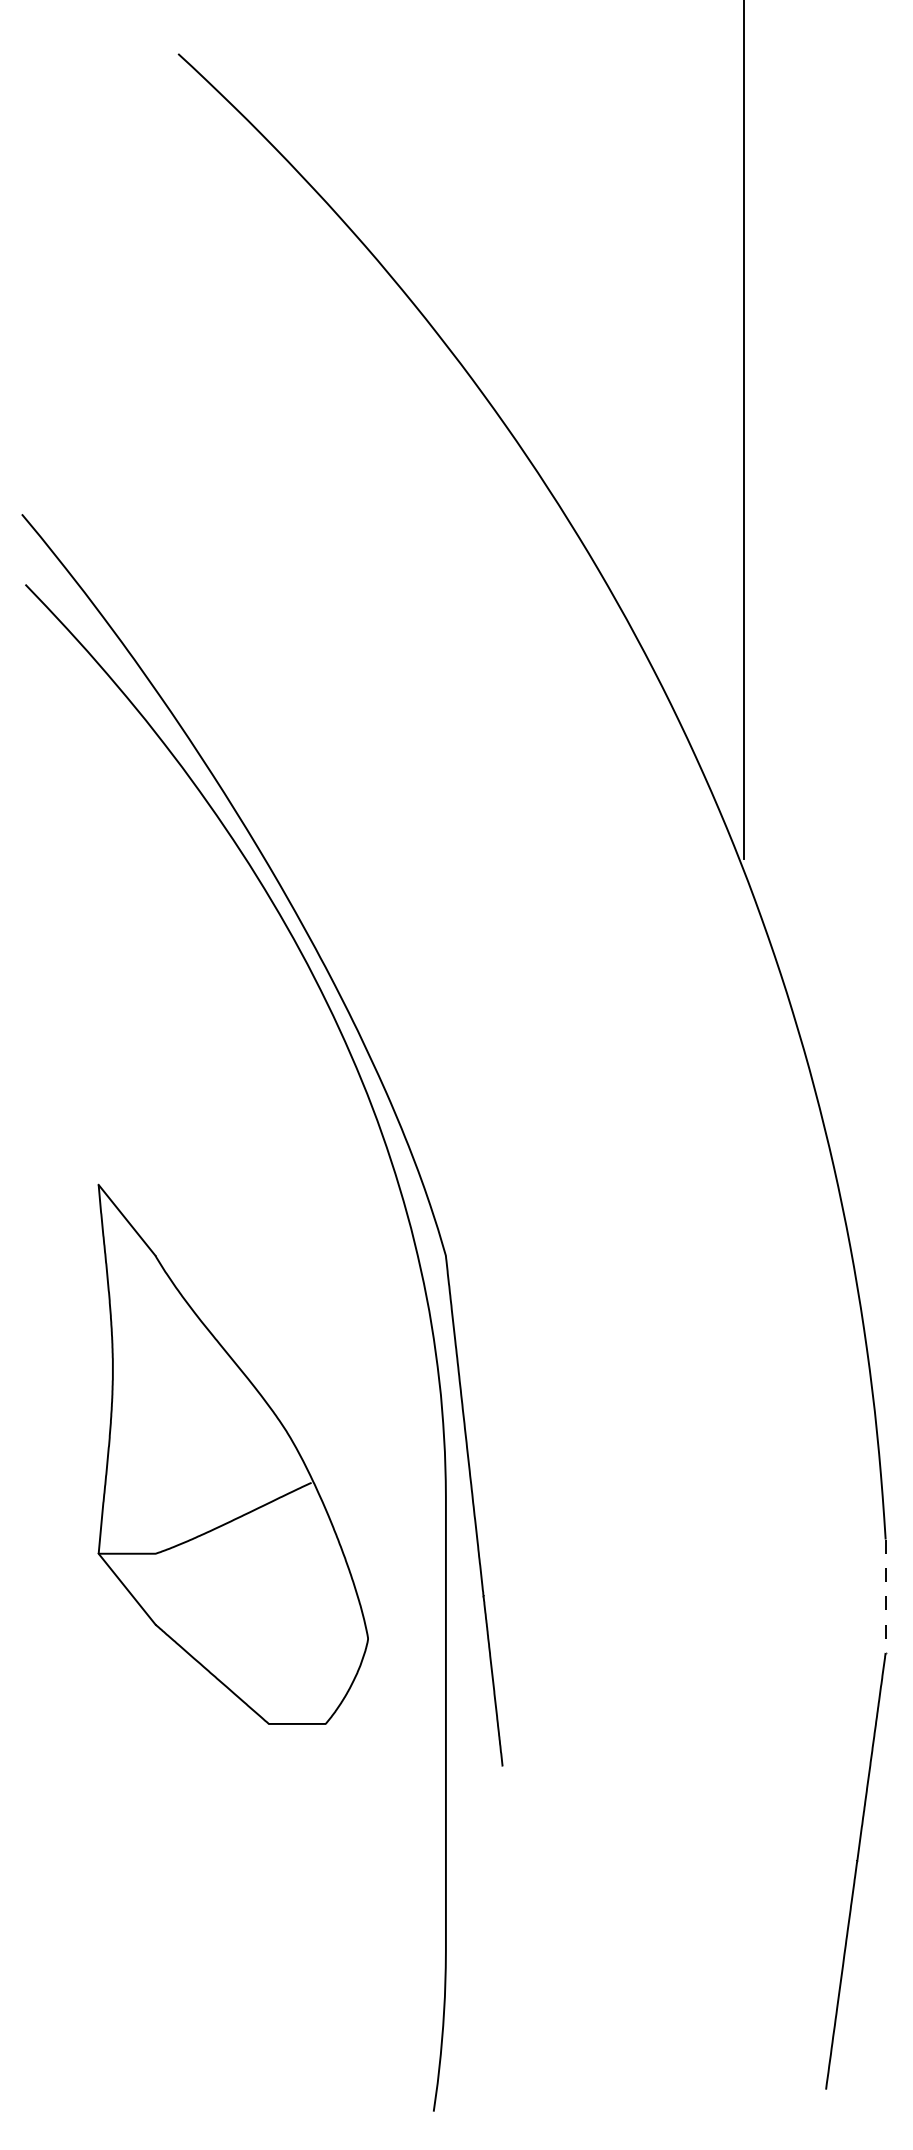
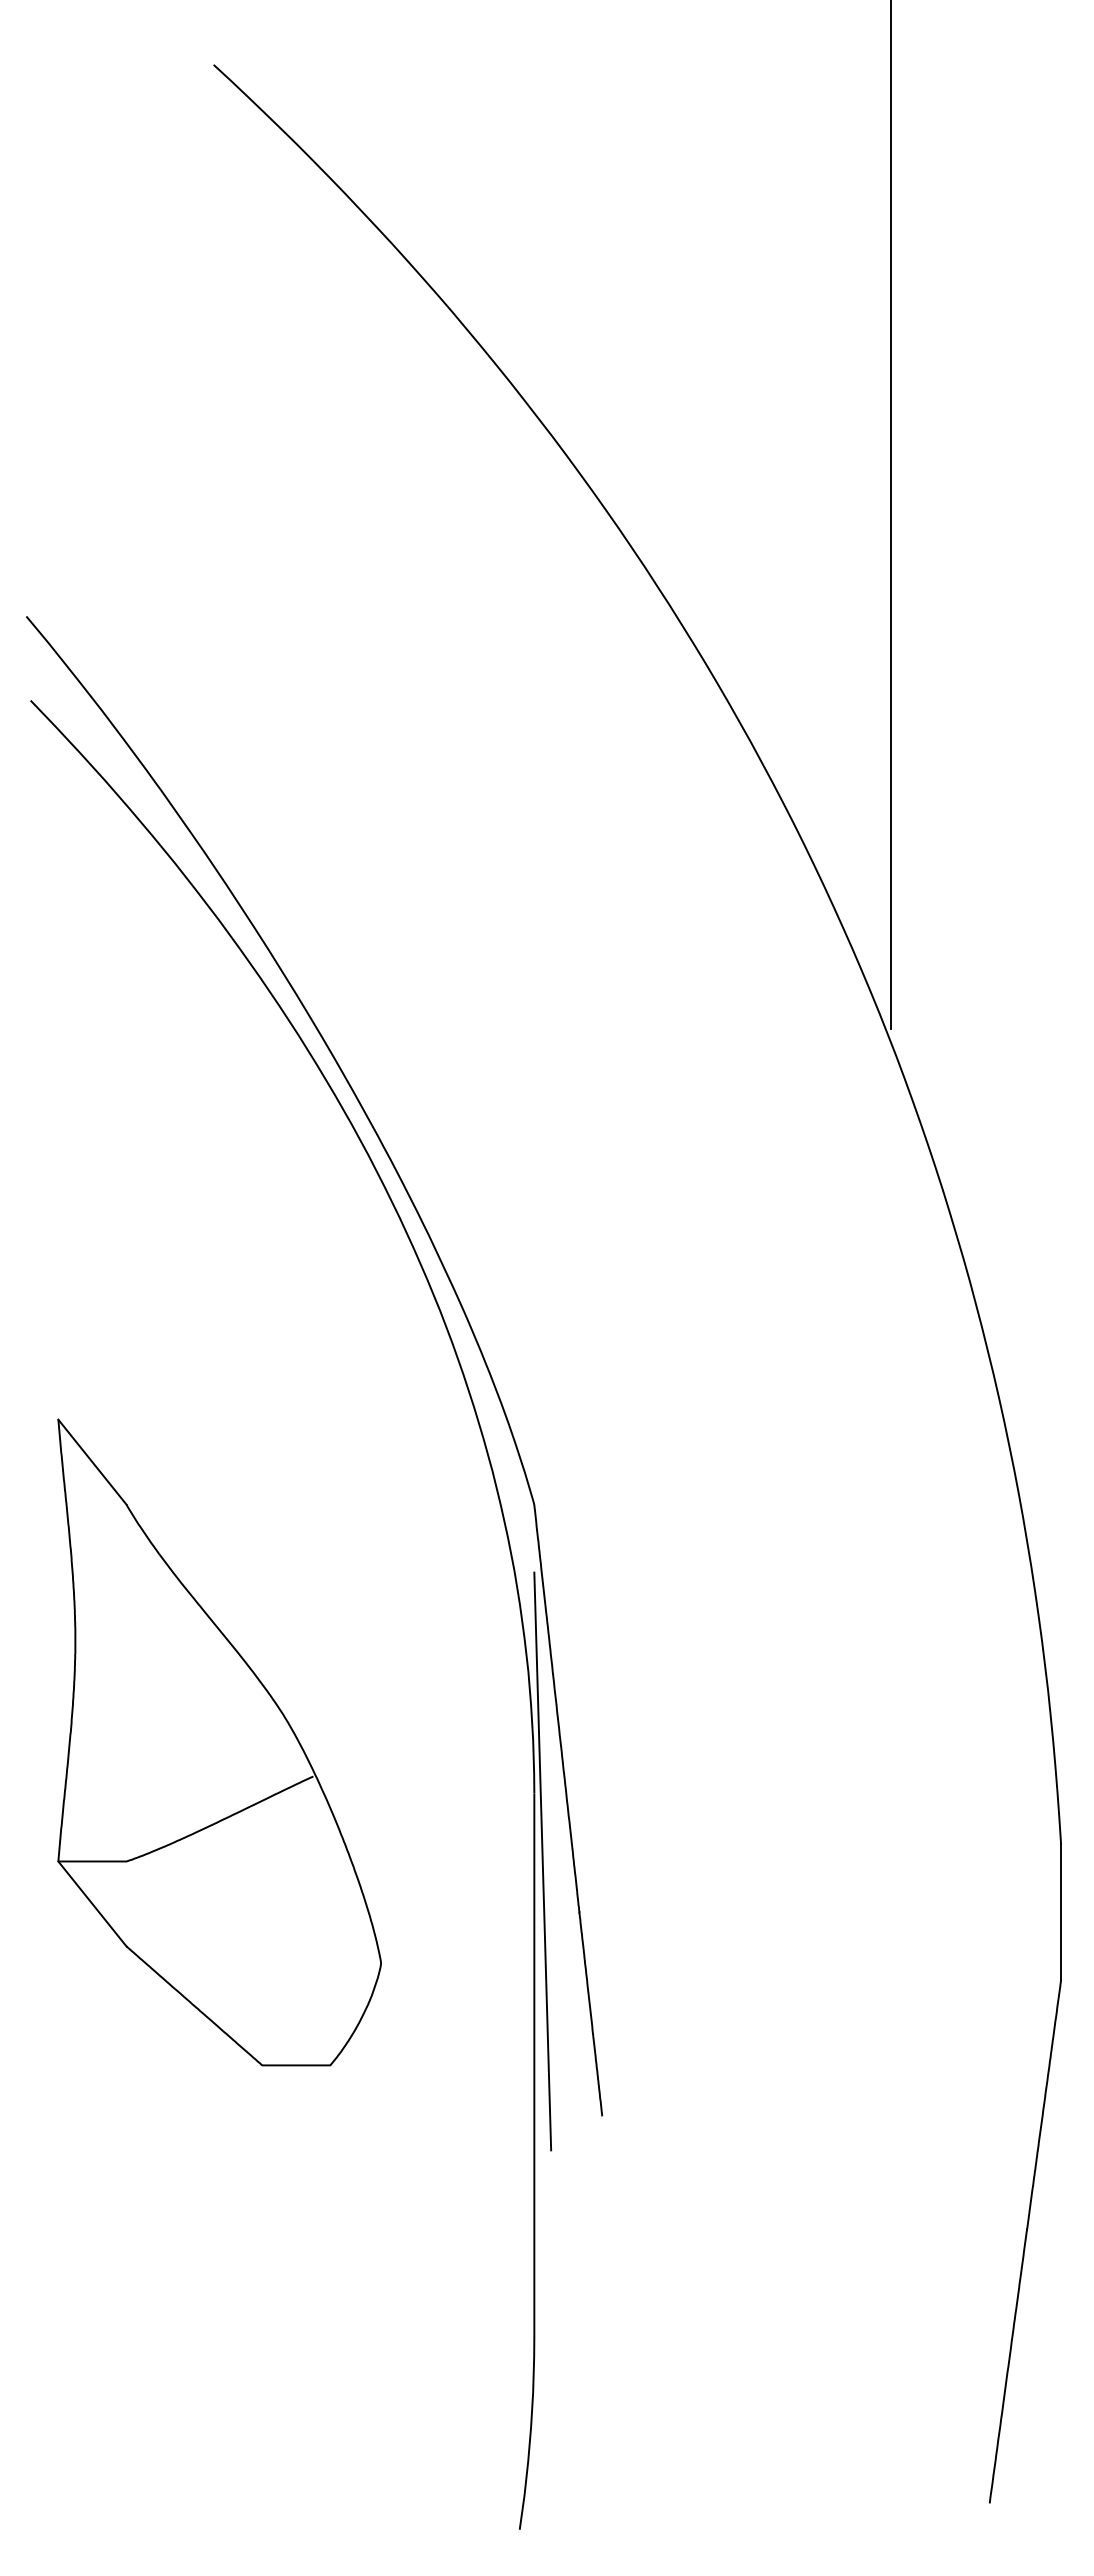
part: (233, 1454) -> (219, 1742), moved
line: (452, 1553) -> (542, 1861), added
line: (886, 1596) -> (1061, 1912), dashed -> solid

